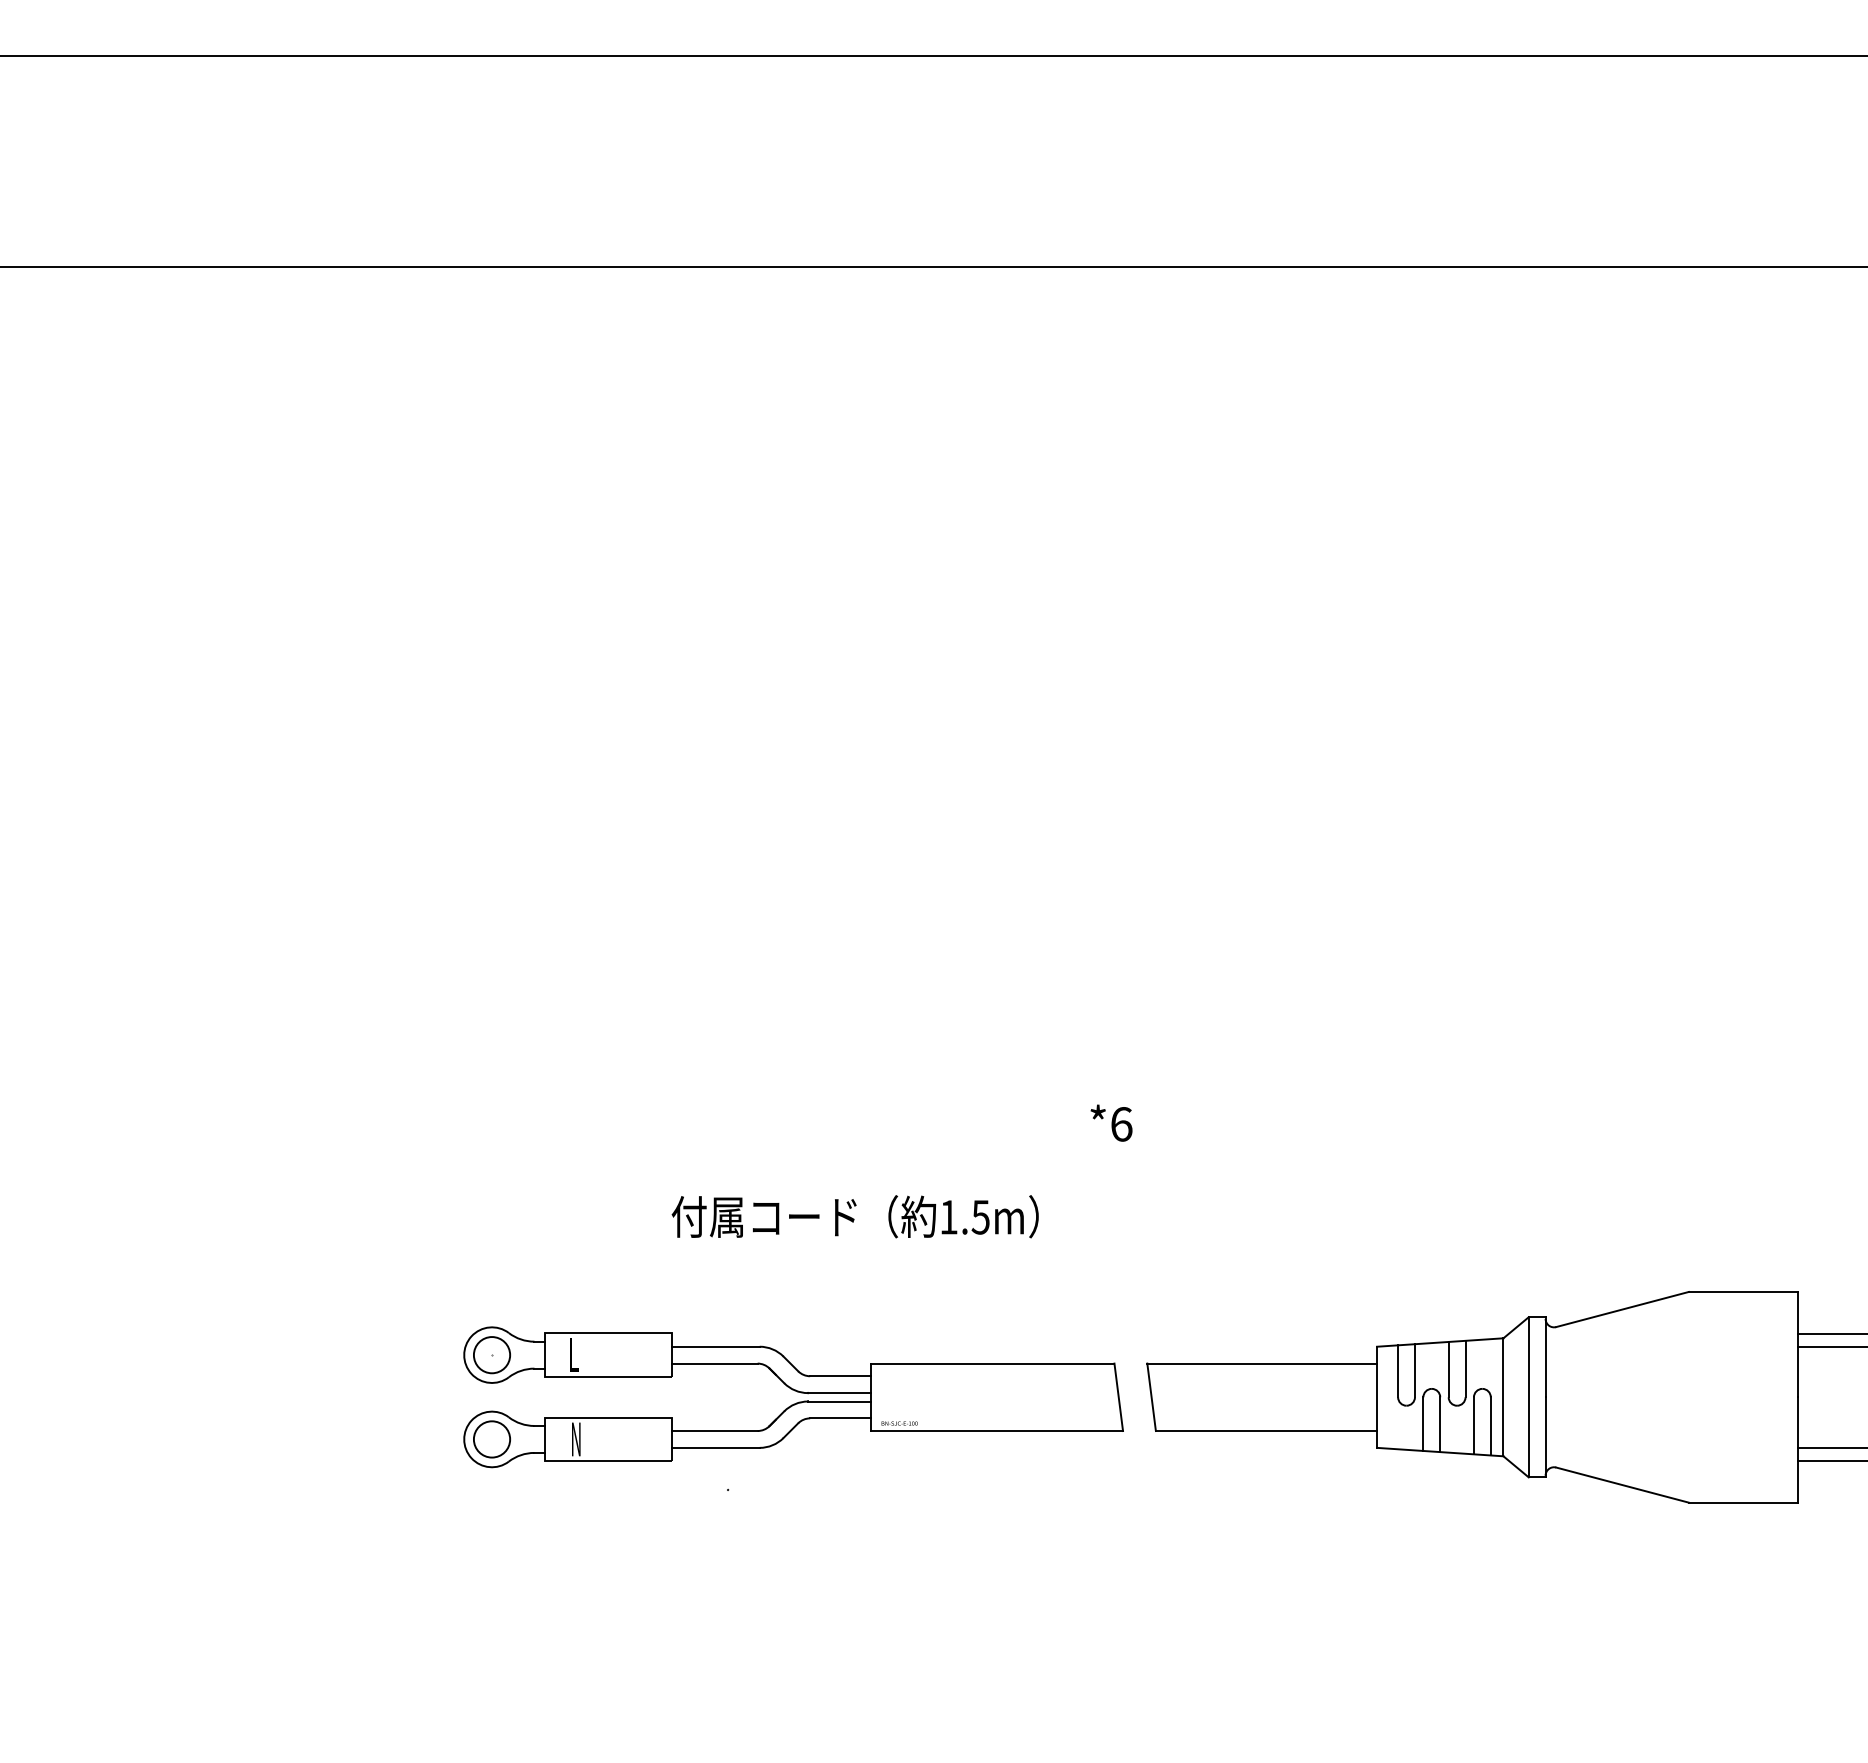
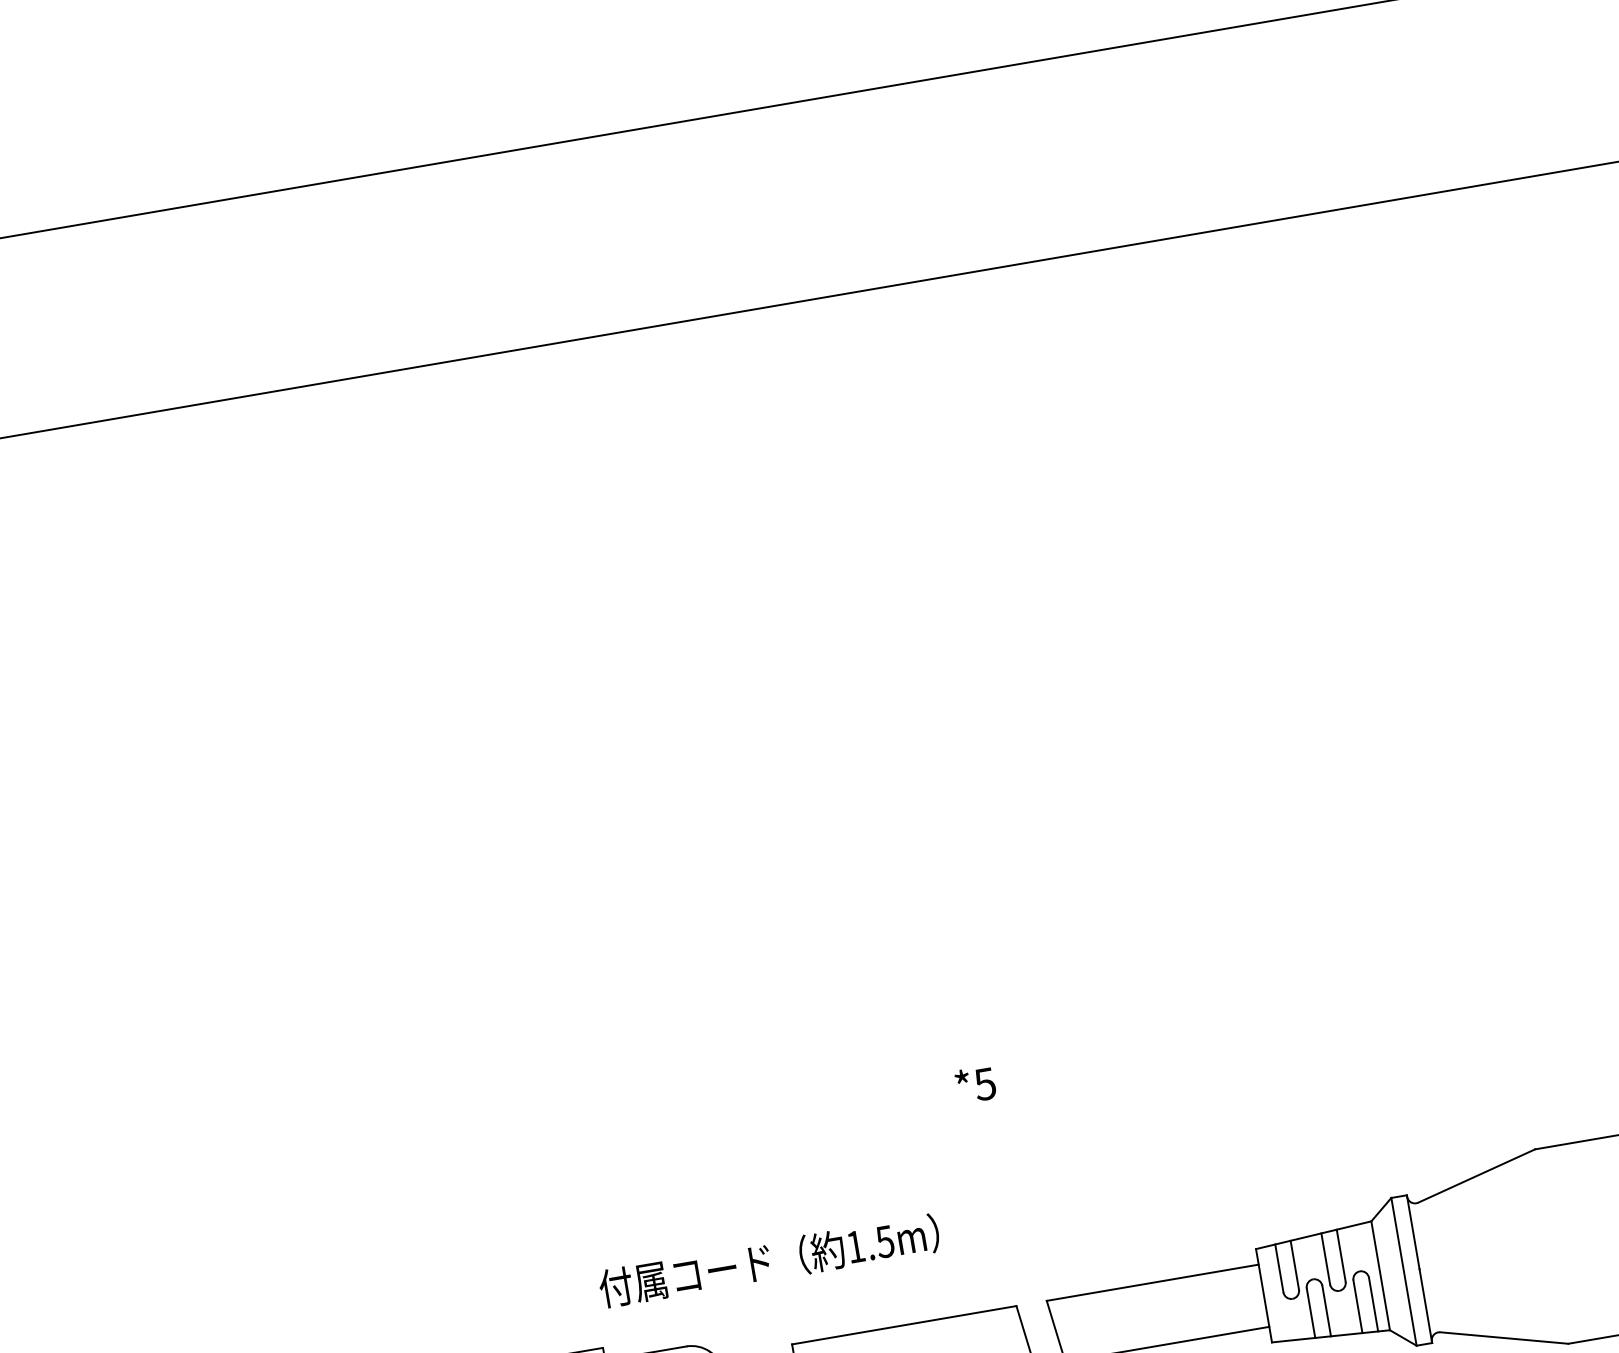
text: (1121, 1124) -> (985, 1084), *6 -> *5
text: (854, 1216) -> (768, 1260), moved

